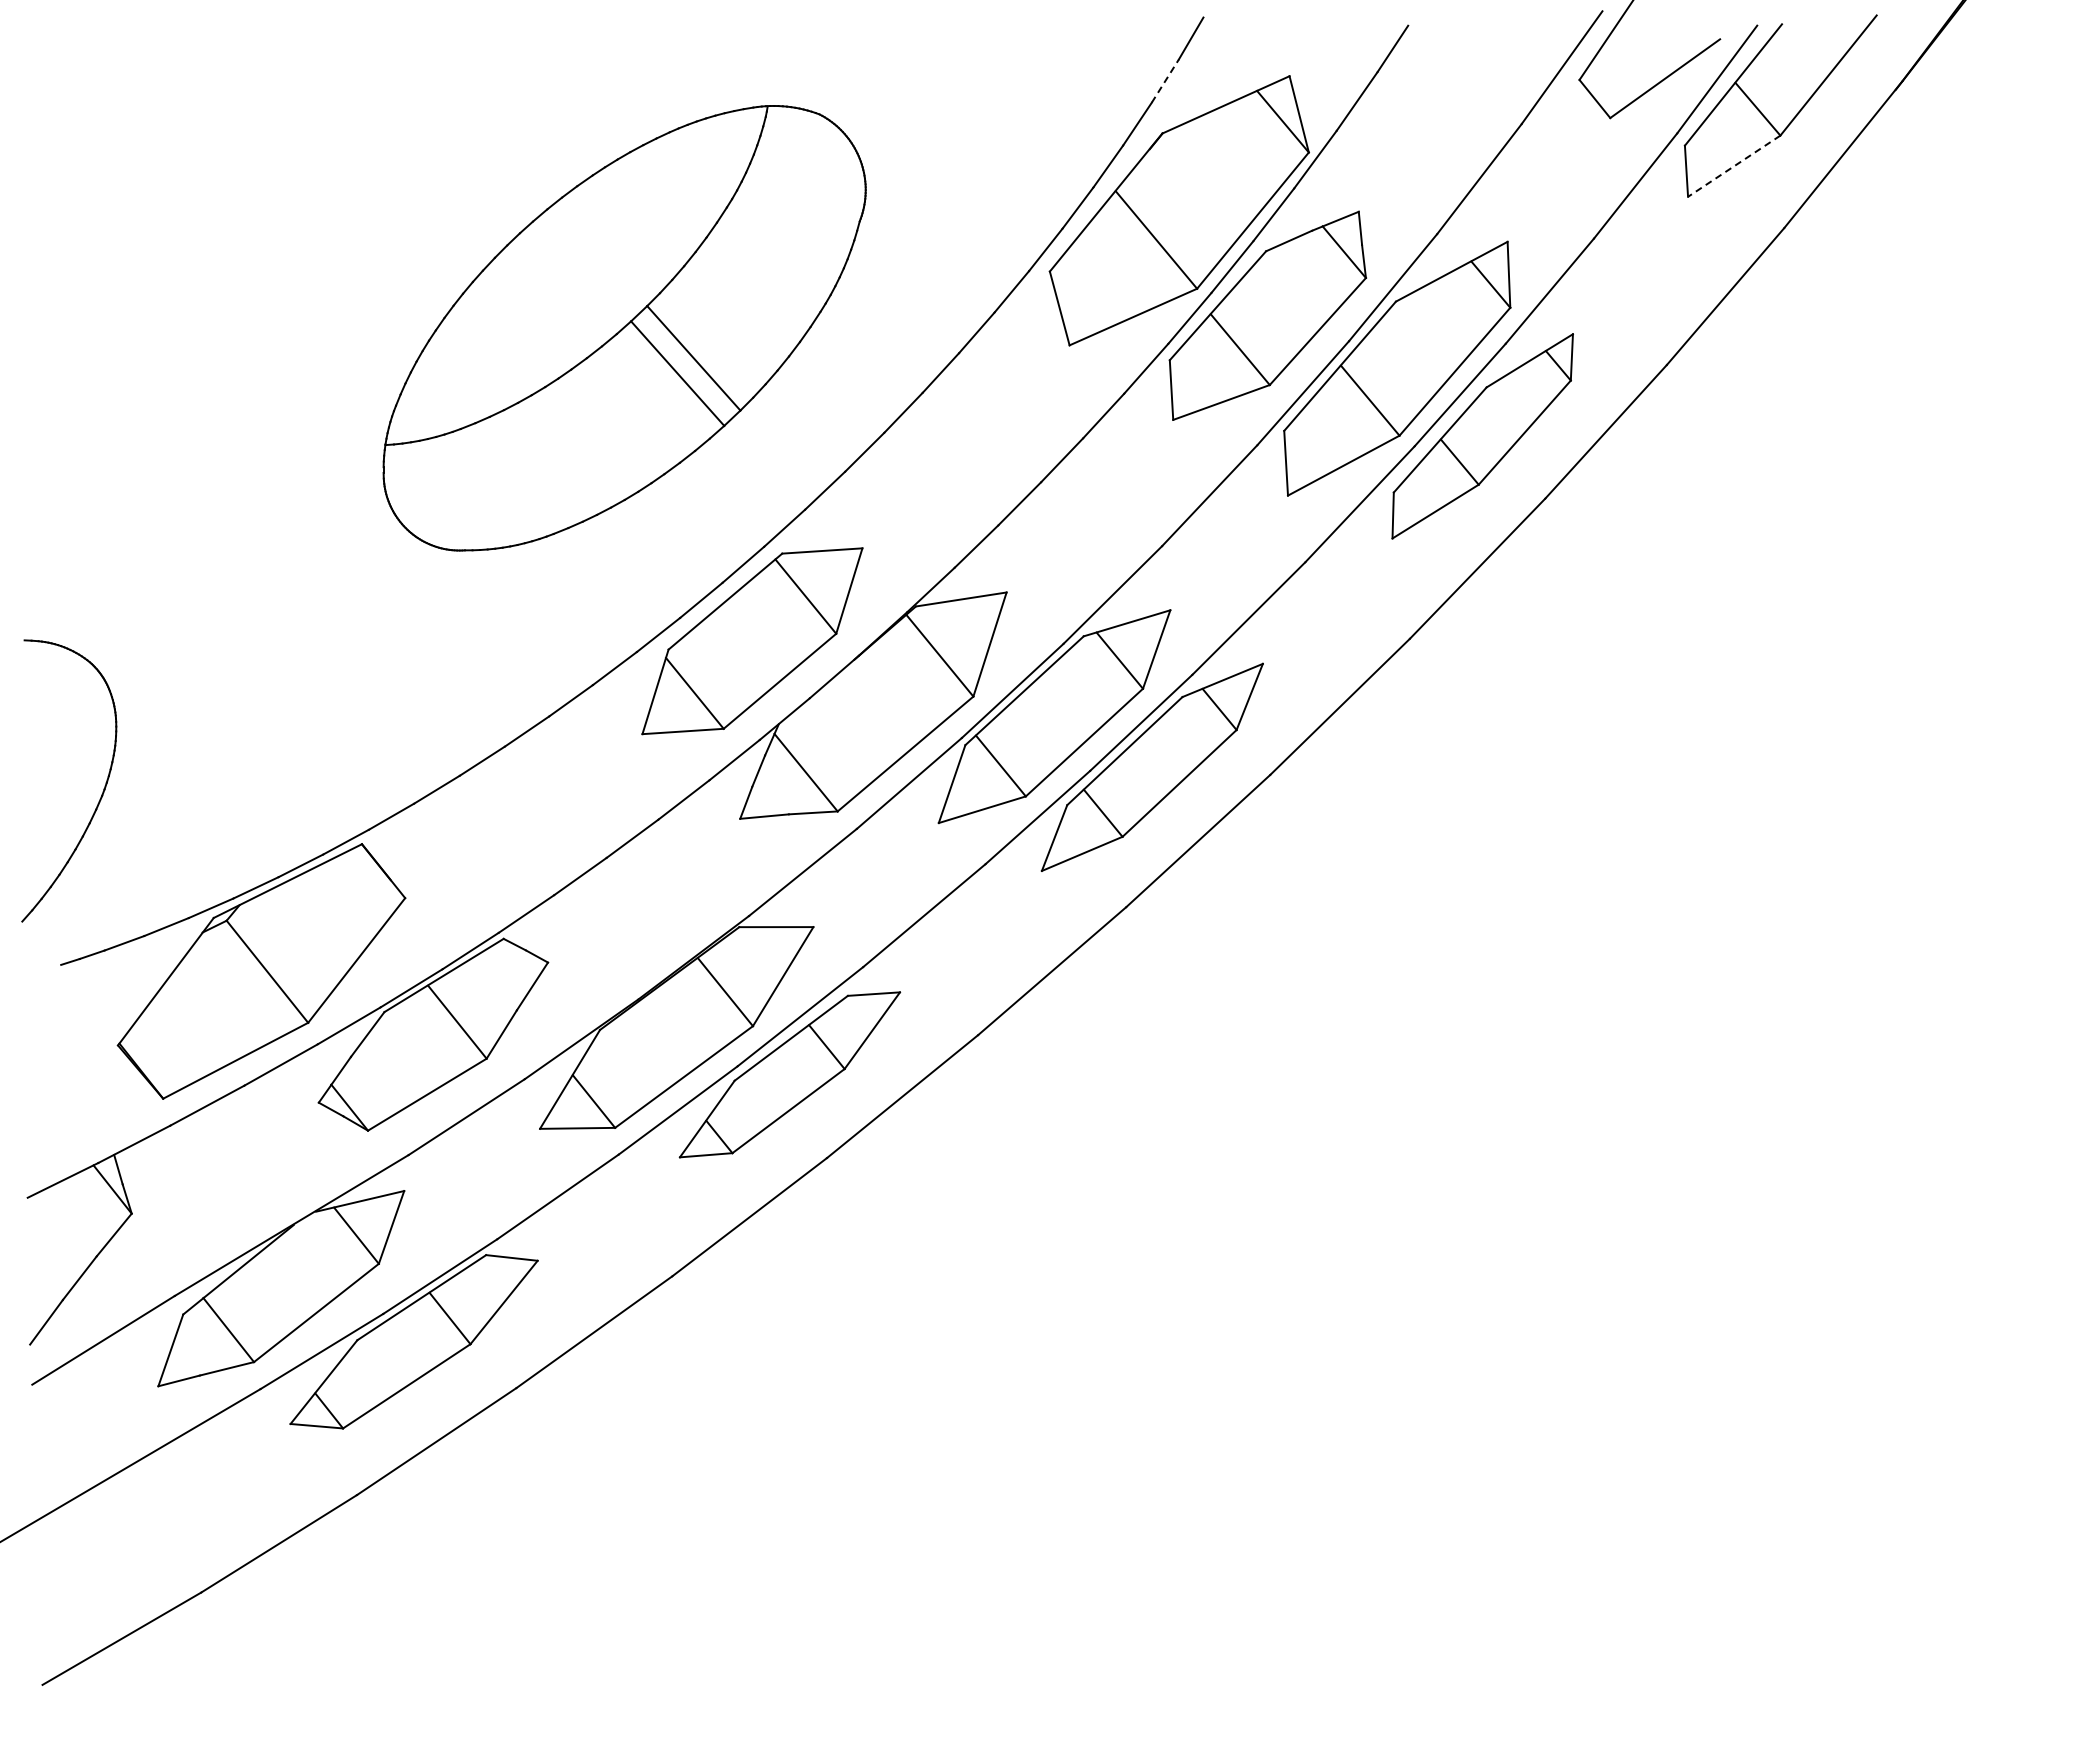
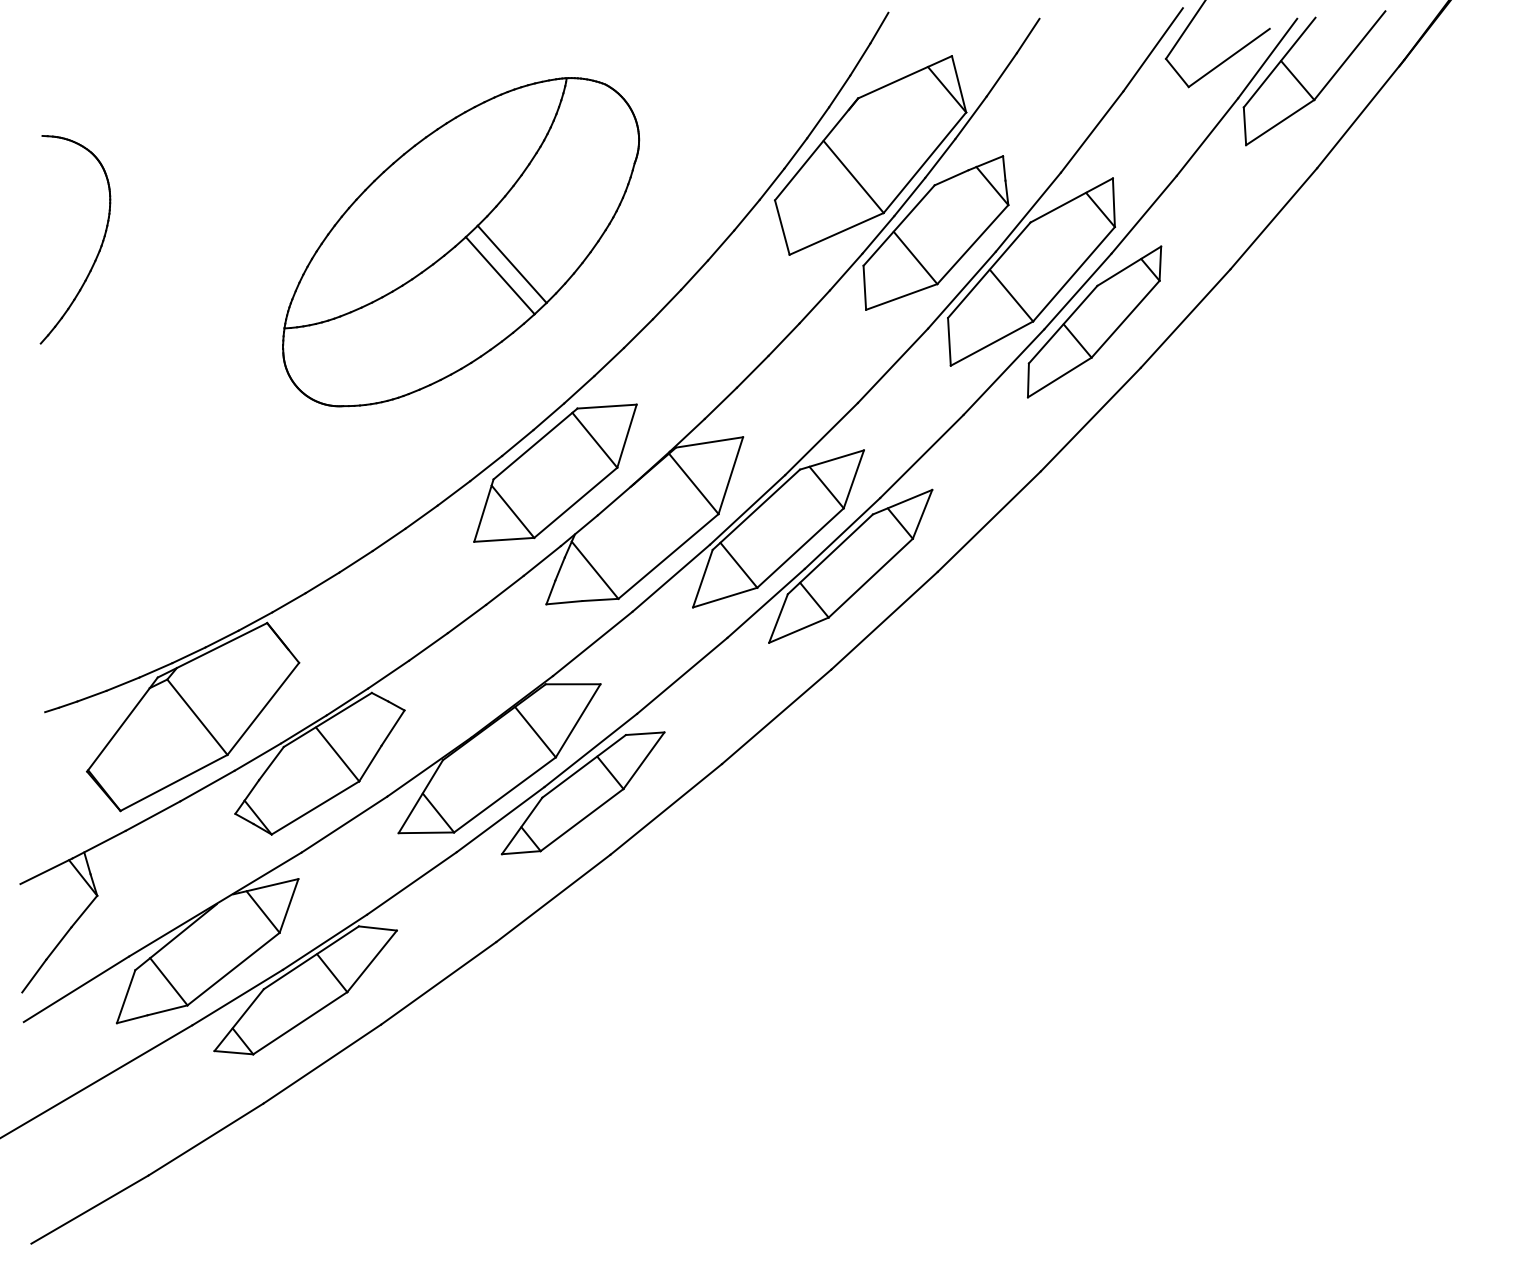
line: (1165, 81) -> (860, 60), dashed -> solid
line: (1733, 166) -> (1279, 122), dashed -> solid
part: (102, 791) -> (100, 247), moved

